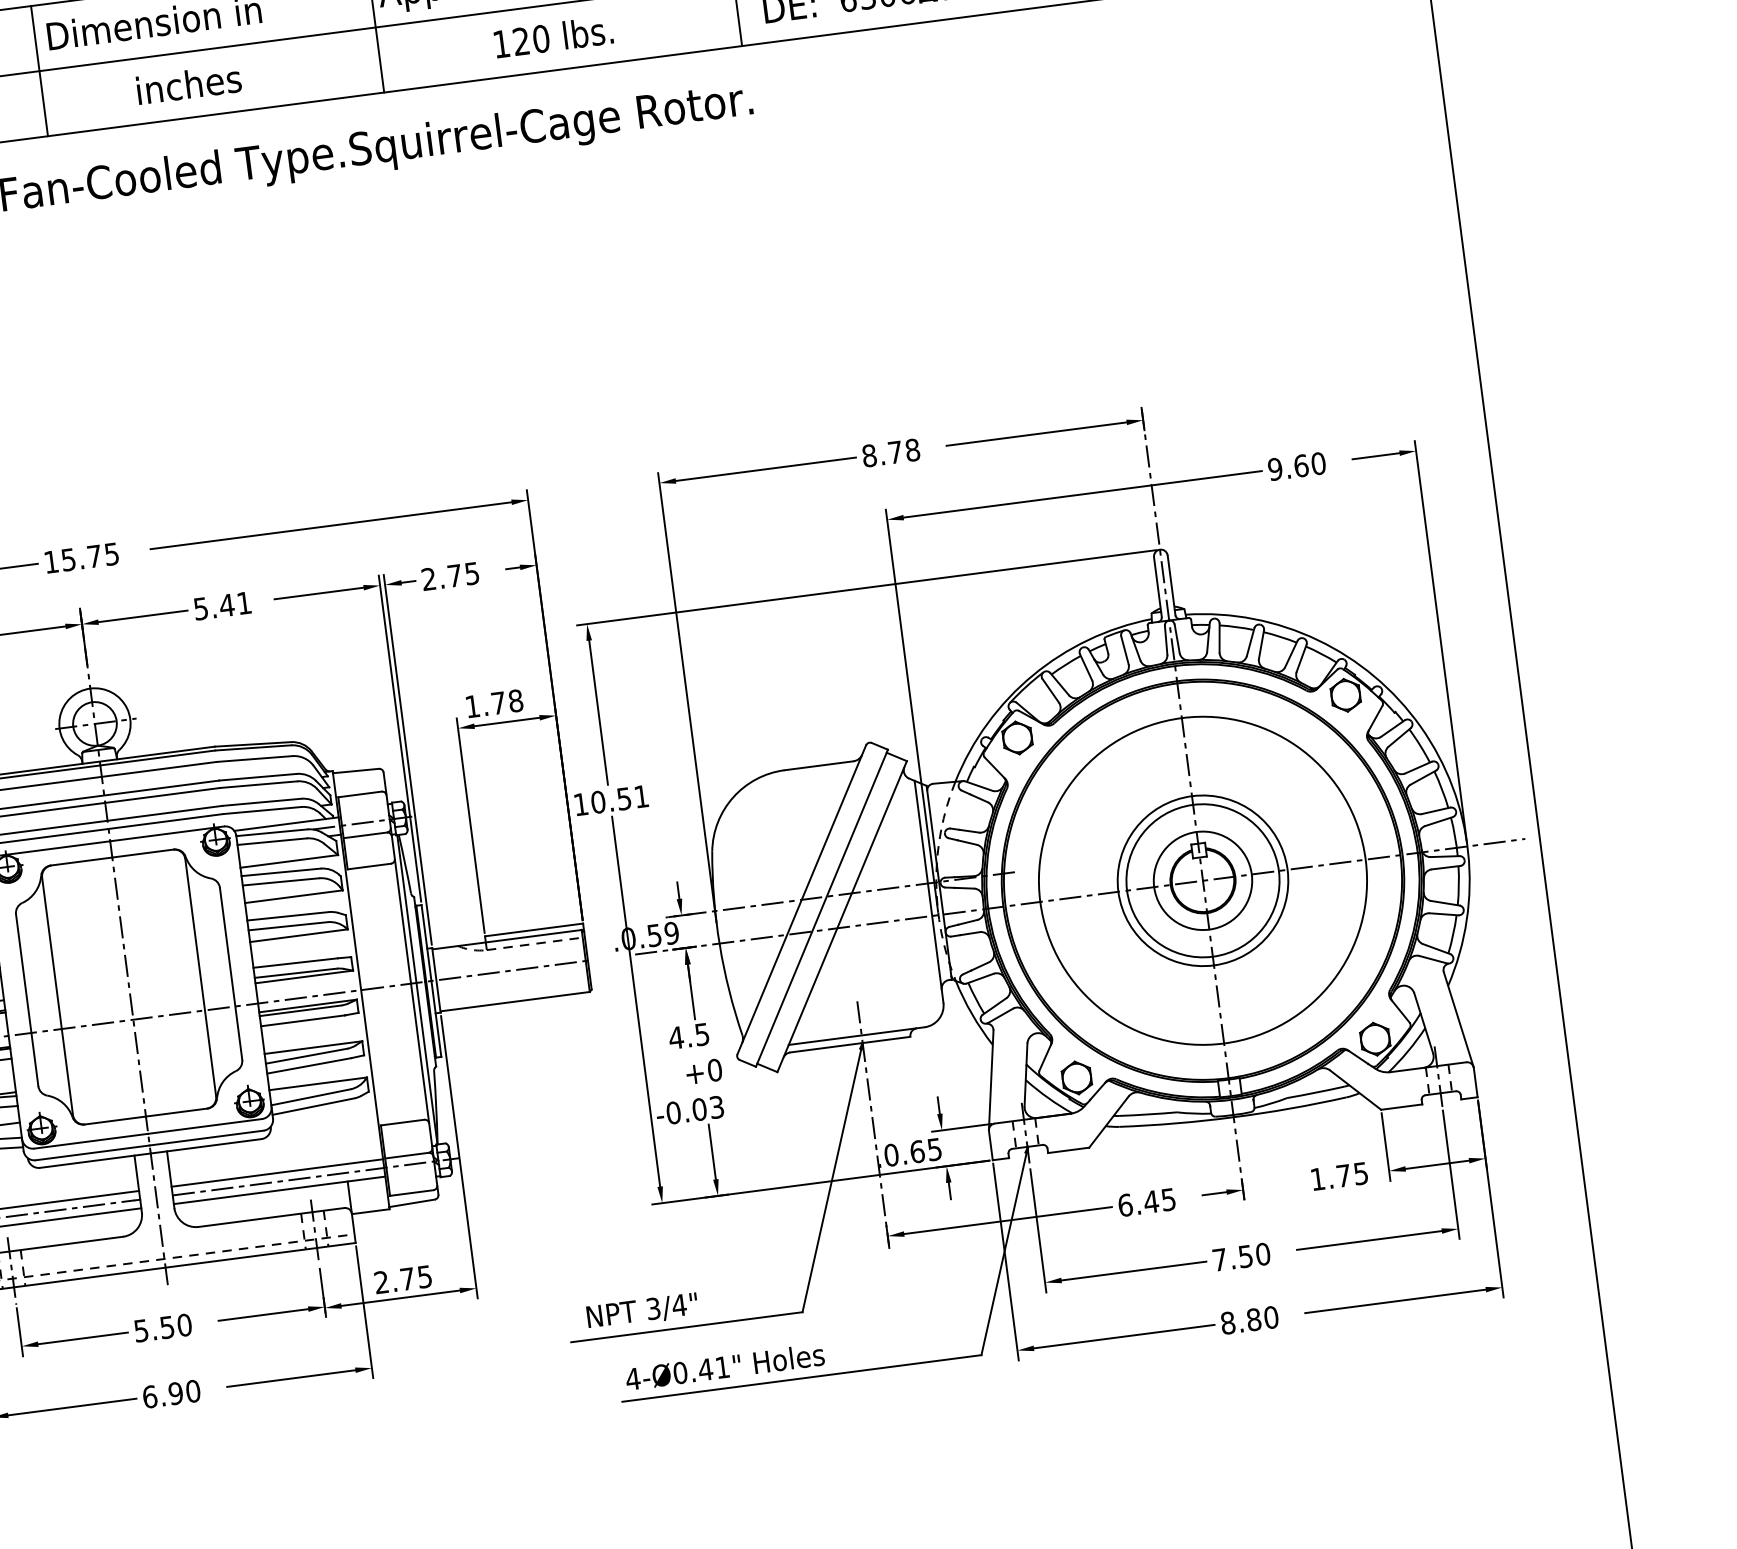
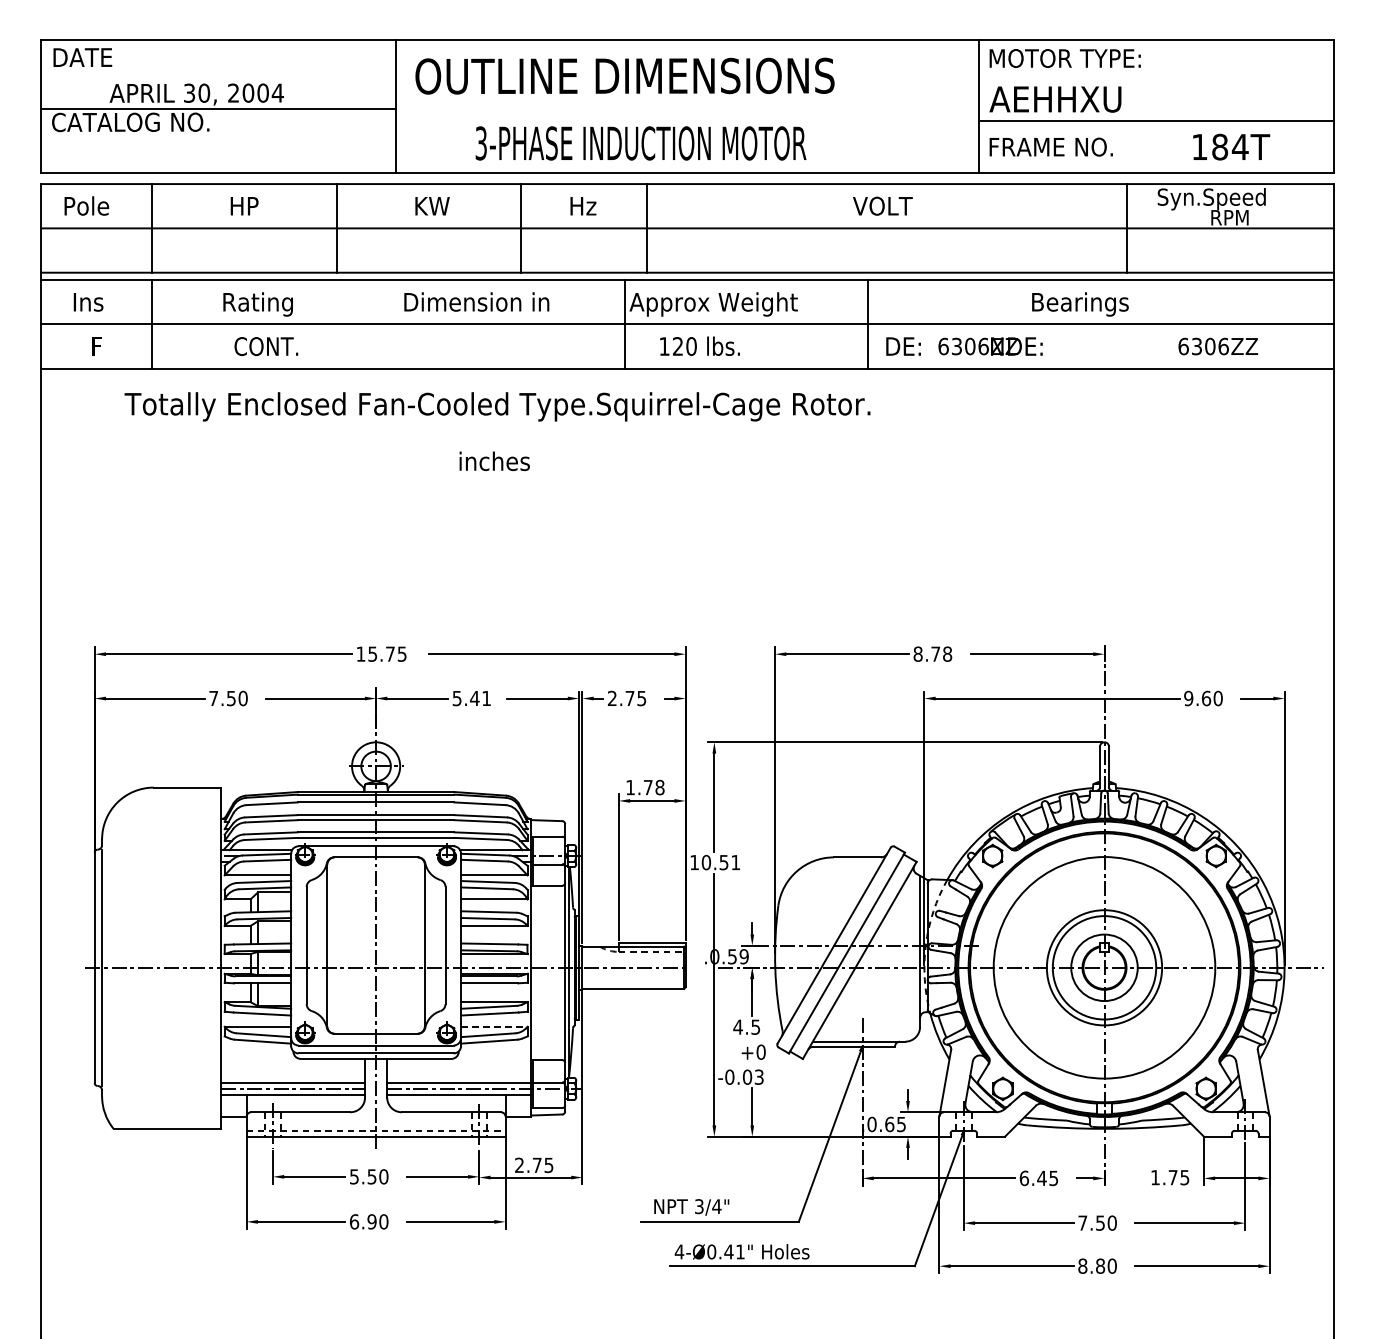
text: (552, 35) -> (699, 345), moved
line: (39, 71) -> (395, 324), removed
text: (188, 84) -> (494, 461), moved
line: (318, 1083) -> (494, 1026), solid -> dashed

